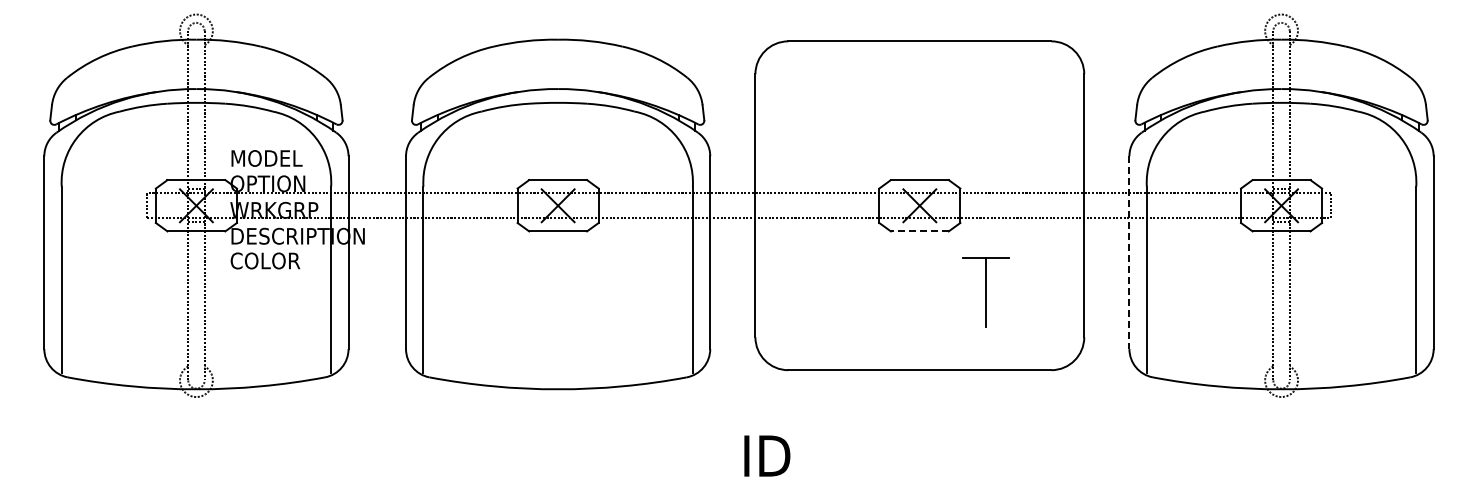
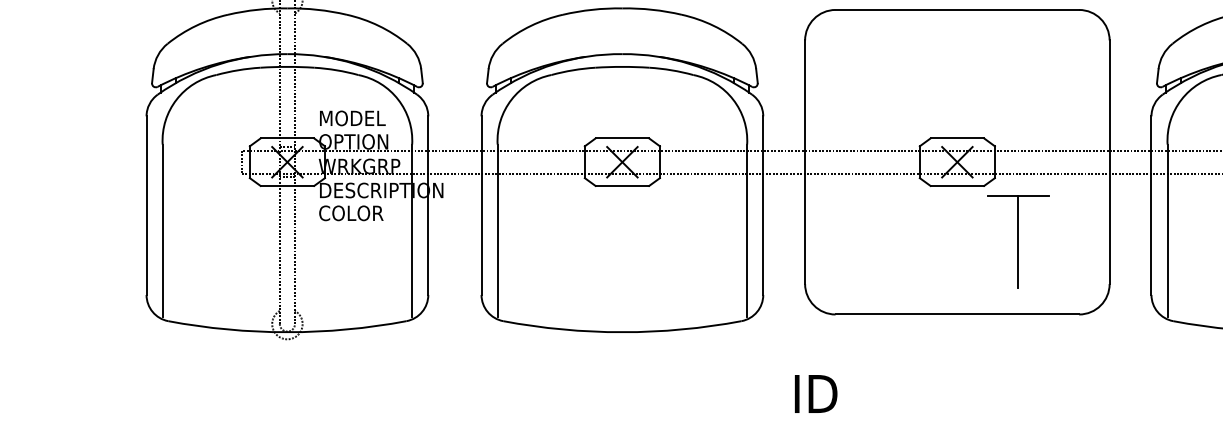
line: (919, 231) -> (957, 186), dashed -> solid
line: (1129, 253) -> (1151, 206), dashed -> solid
part: (985, 291) -> (1018, 241), size x1.43

